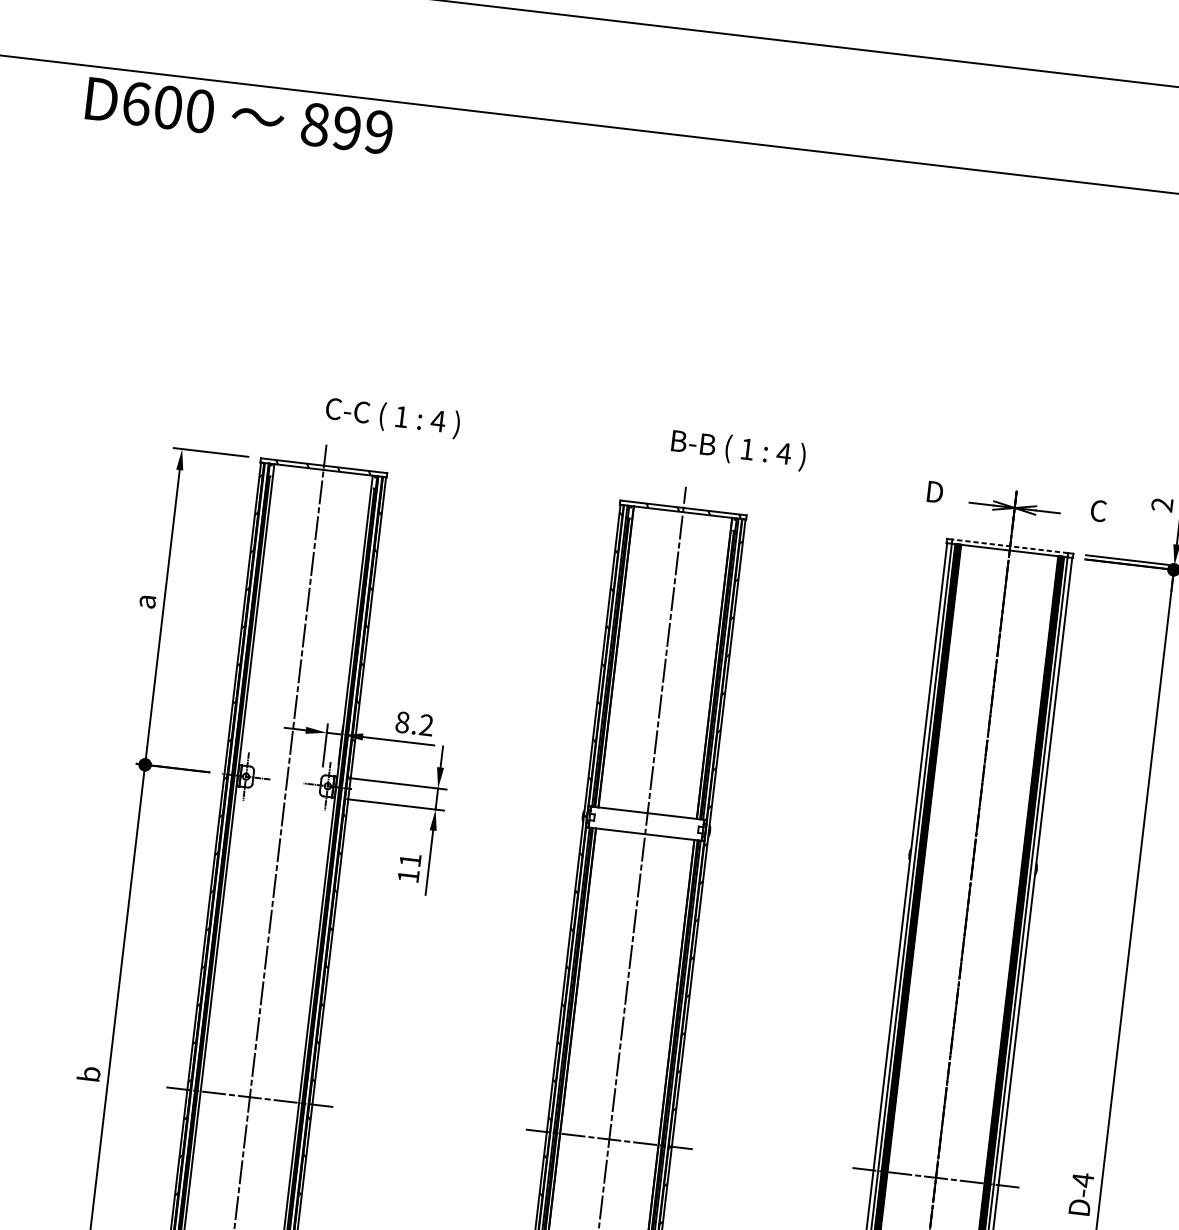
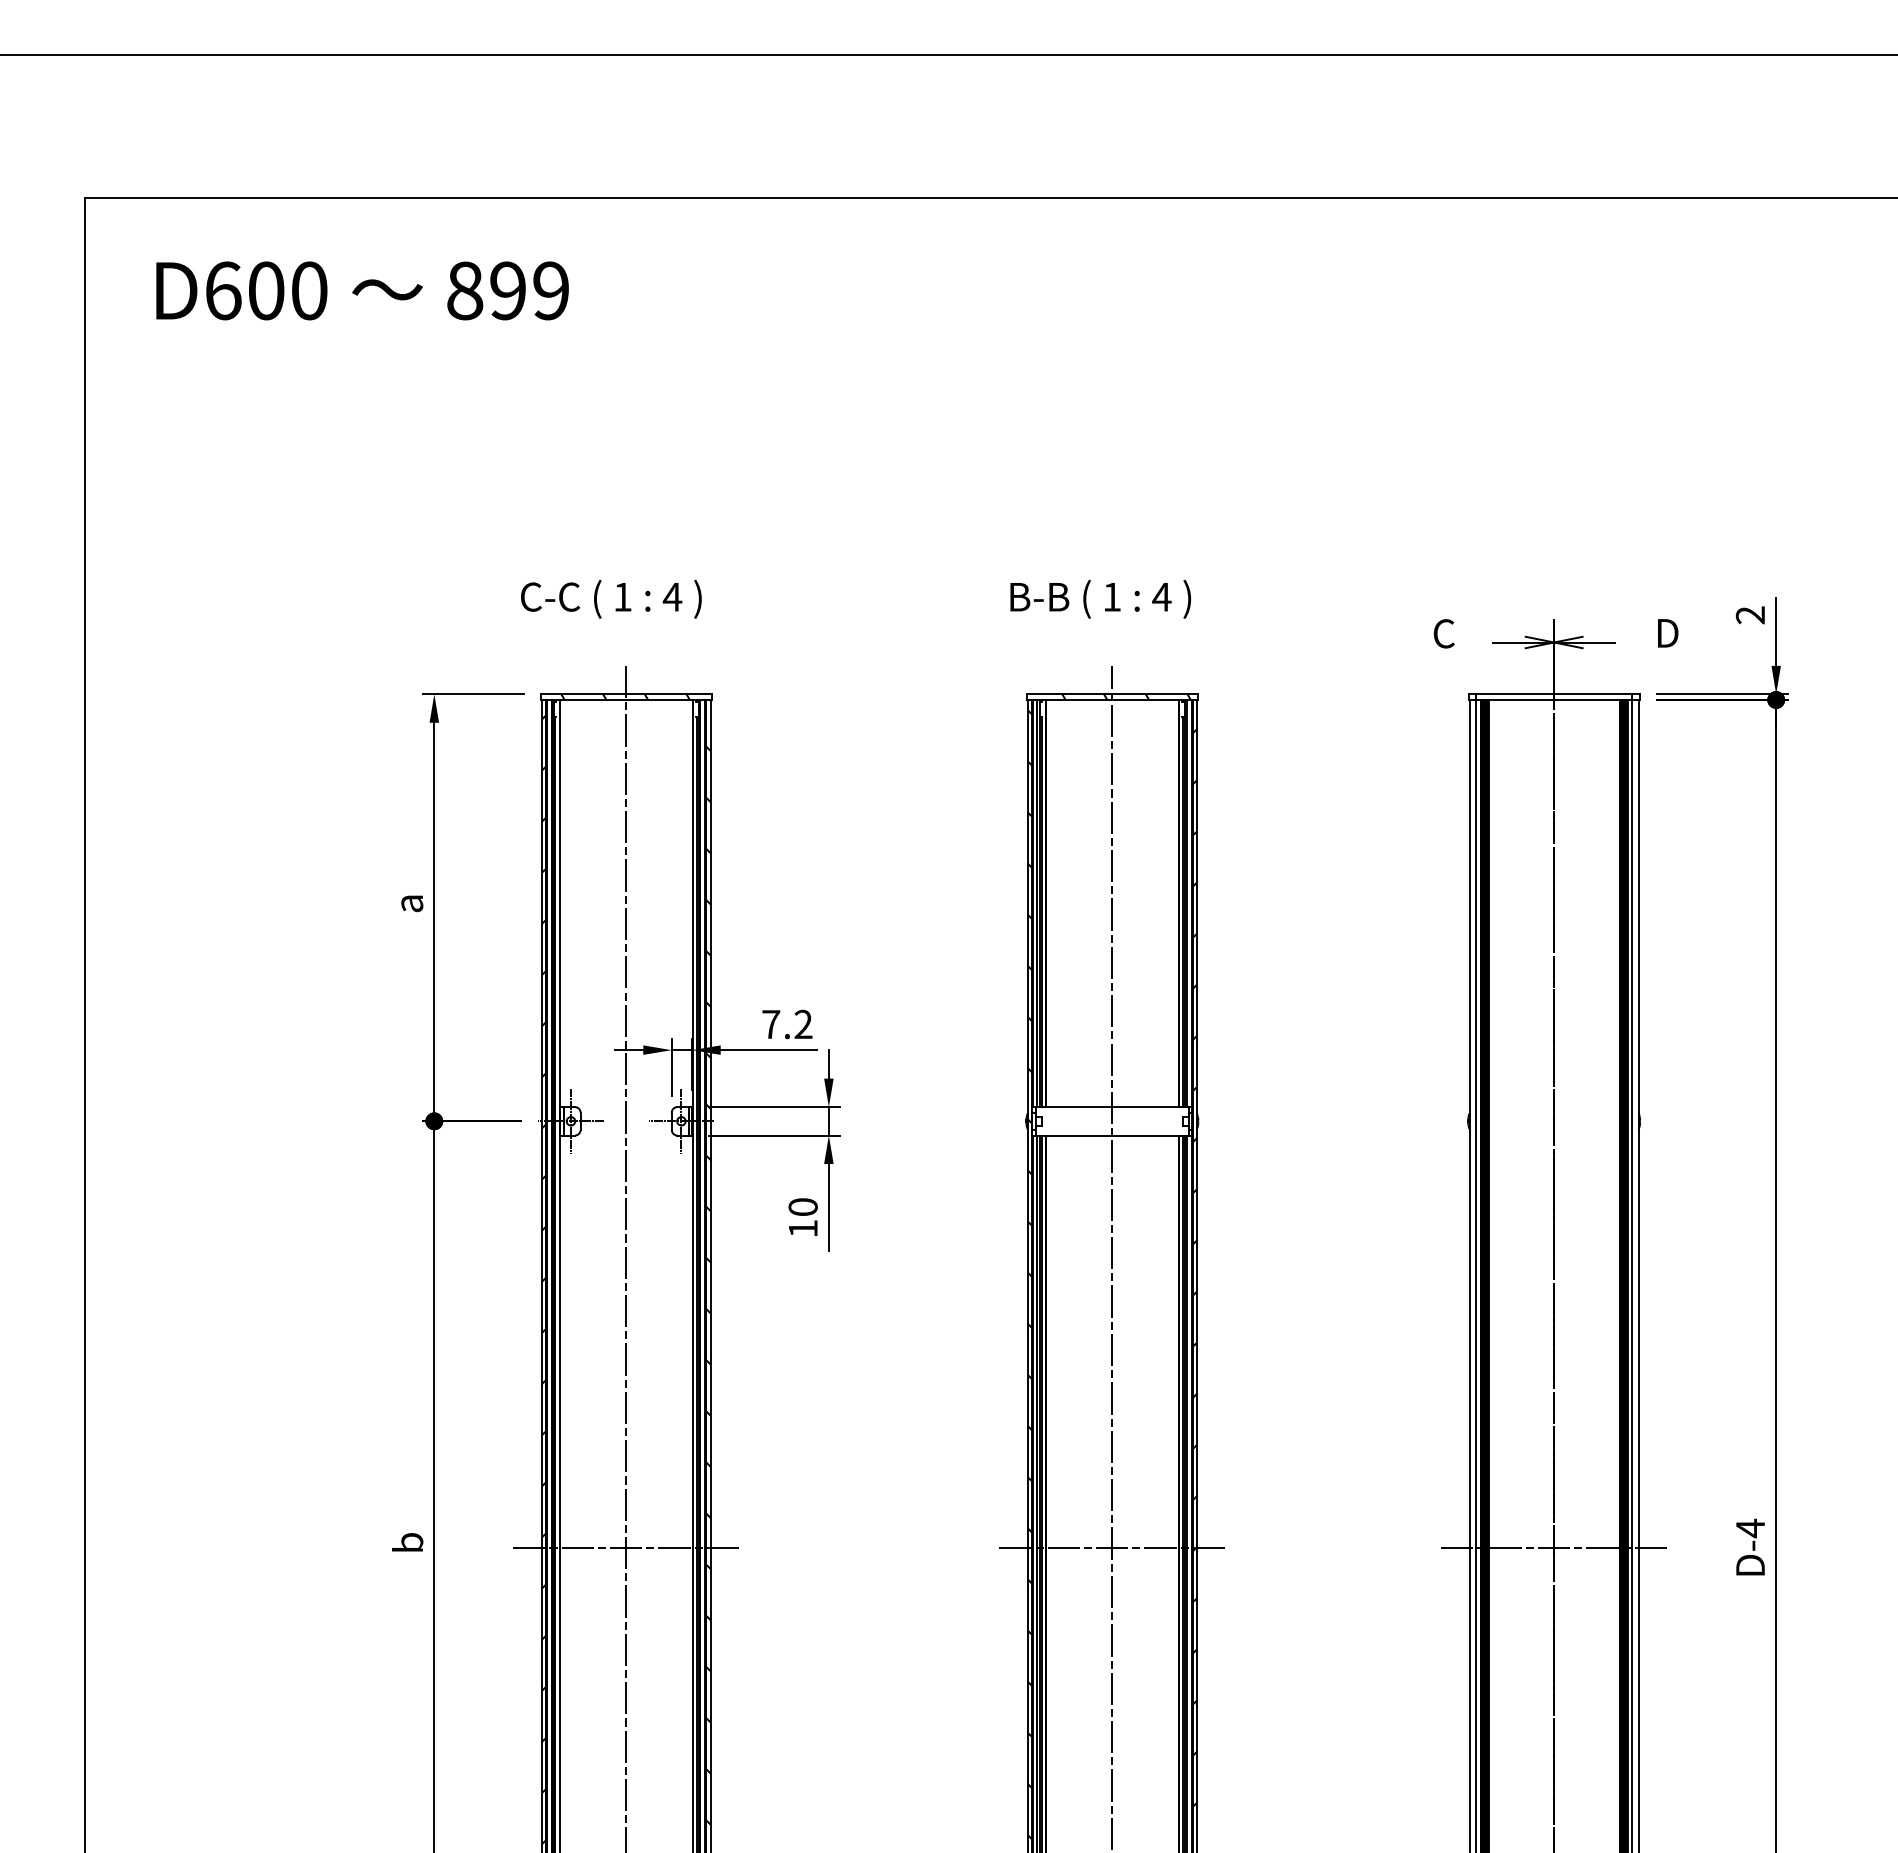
text: (239, 115) -> (362, 290), moved
text: (393, 416) -> (611, 598), moved
text: (738, 449) -> (1100, 598), moved
text: (934, 491) -> (1444, 633), D -> C
text: (1099, 511) -> (1667, 633), C -> D
line: (1009, 546) -> (1553, 694), dashed -> solid
text: (402, 722) -> (771, 1024), 8.2 -> 7.2
text: (409, 859) -> (802, 1206), 11 -> 10

